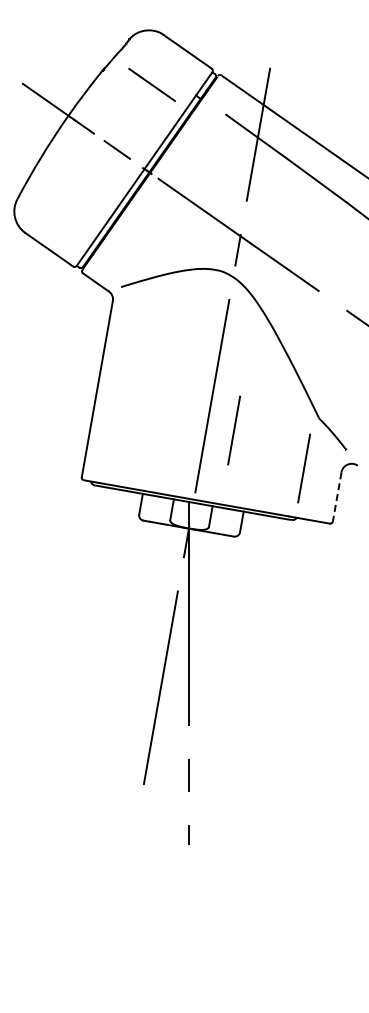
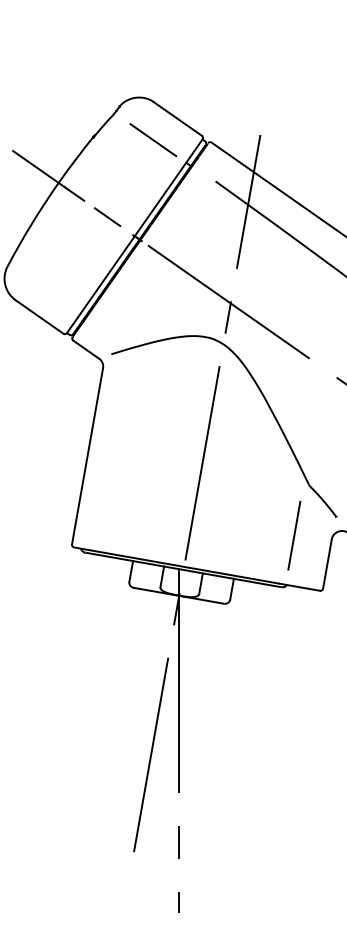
line: (151, 84) -> (152, 139), moved
line: (233, 430) -> (223, 497), removed
line: (337, 497) -> (327, 564), dashed -> solid

